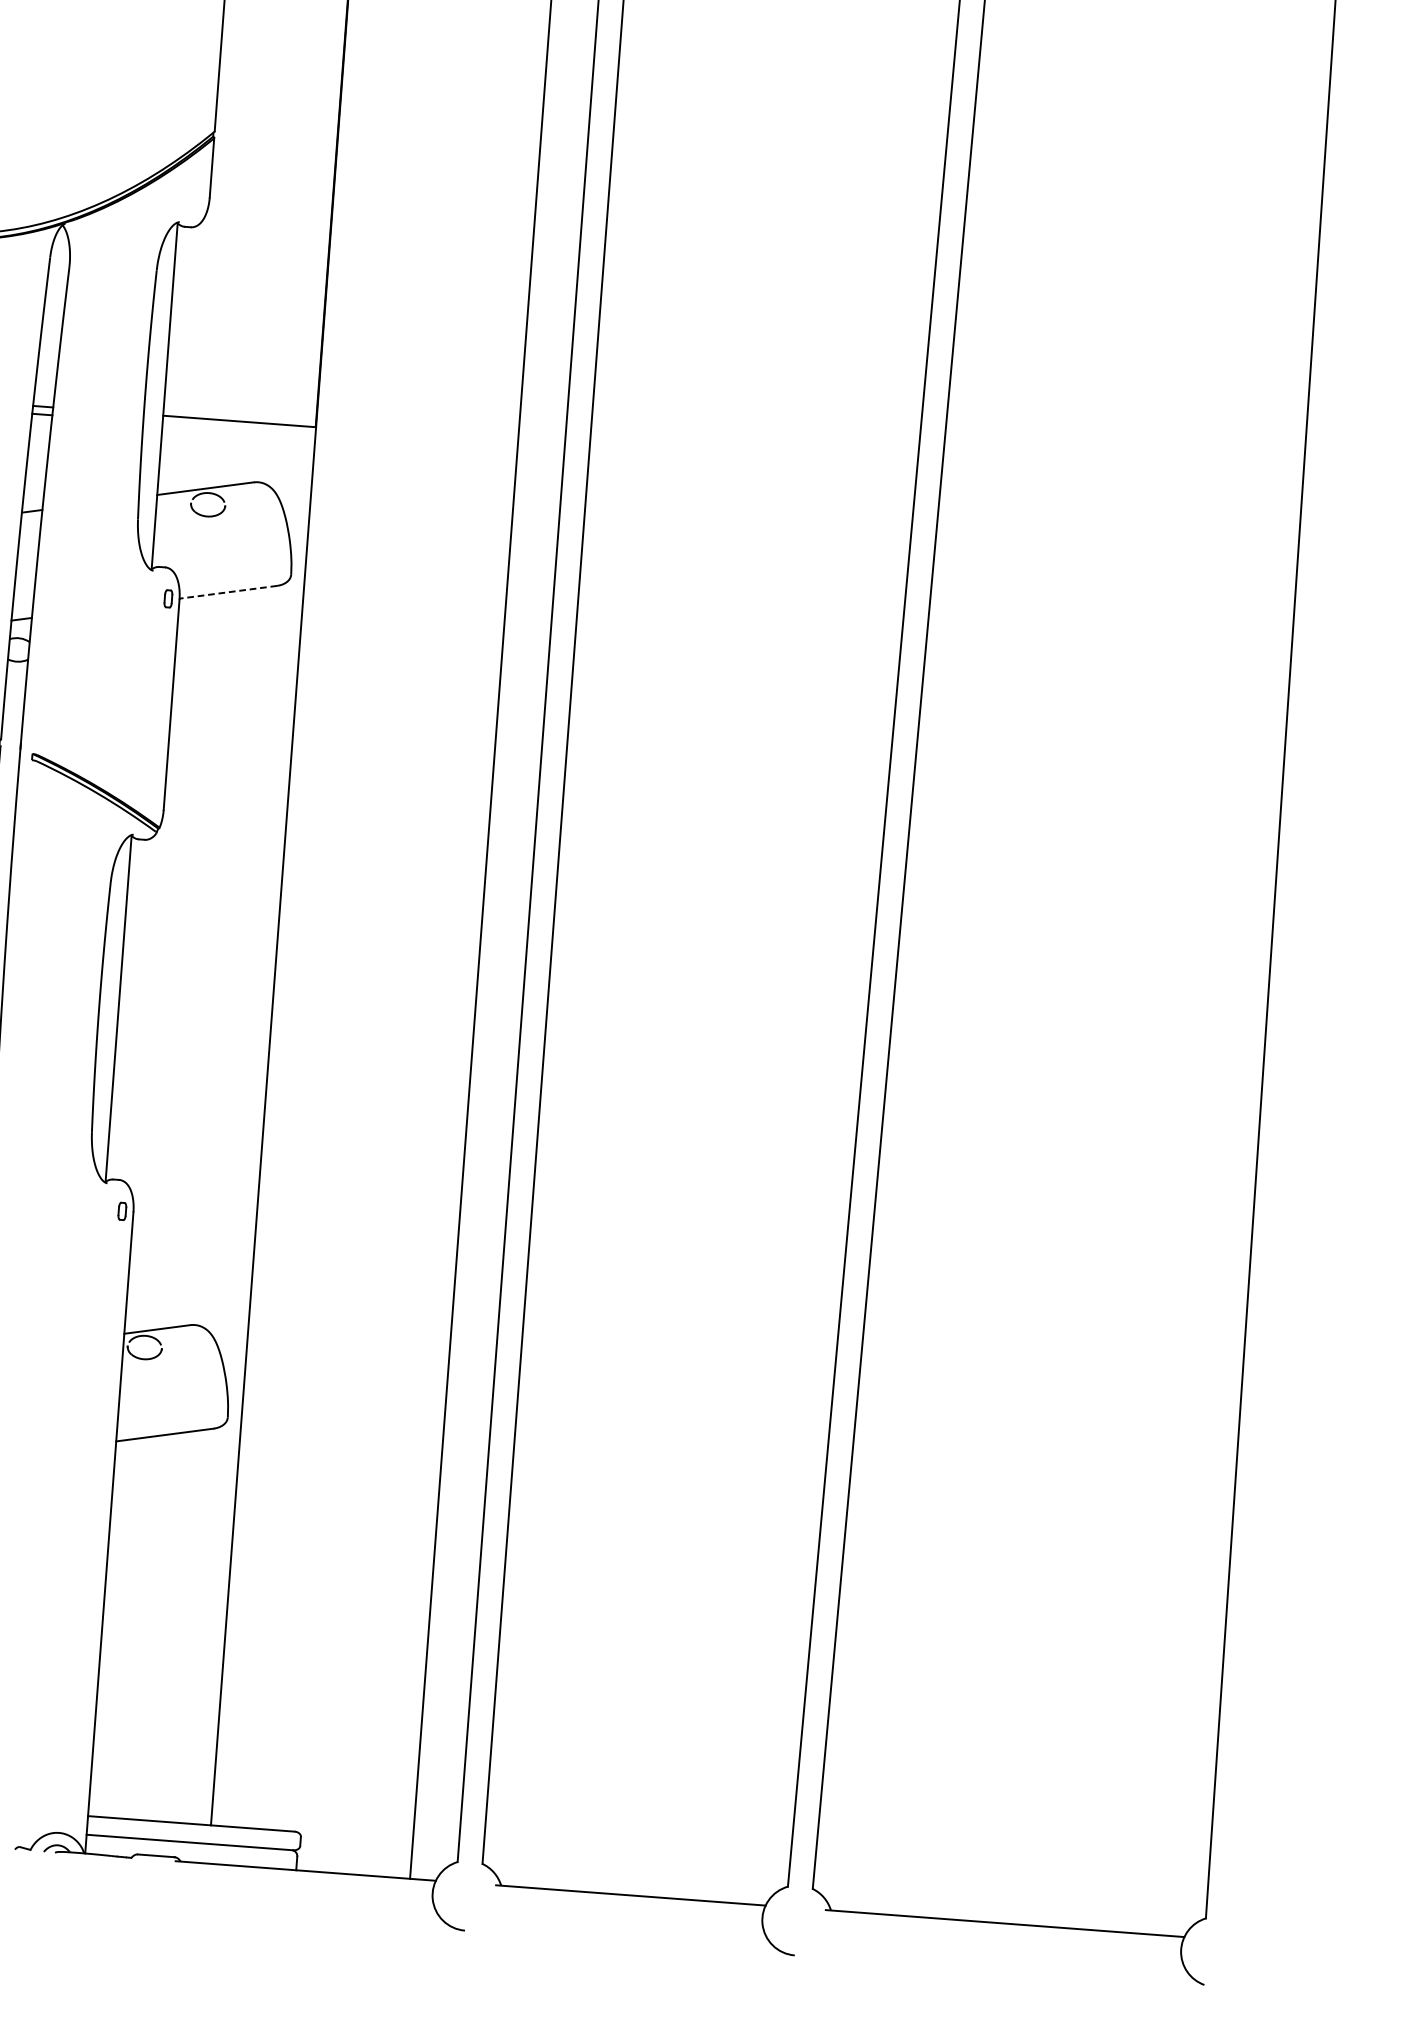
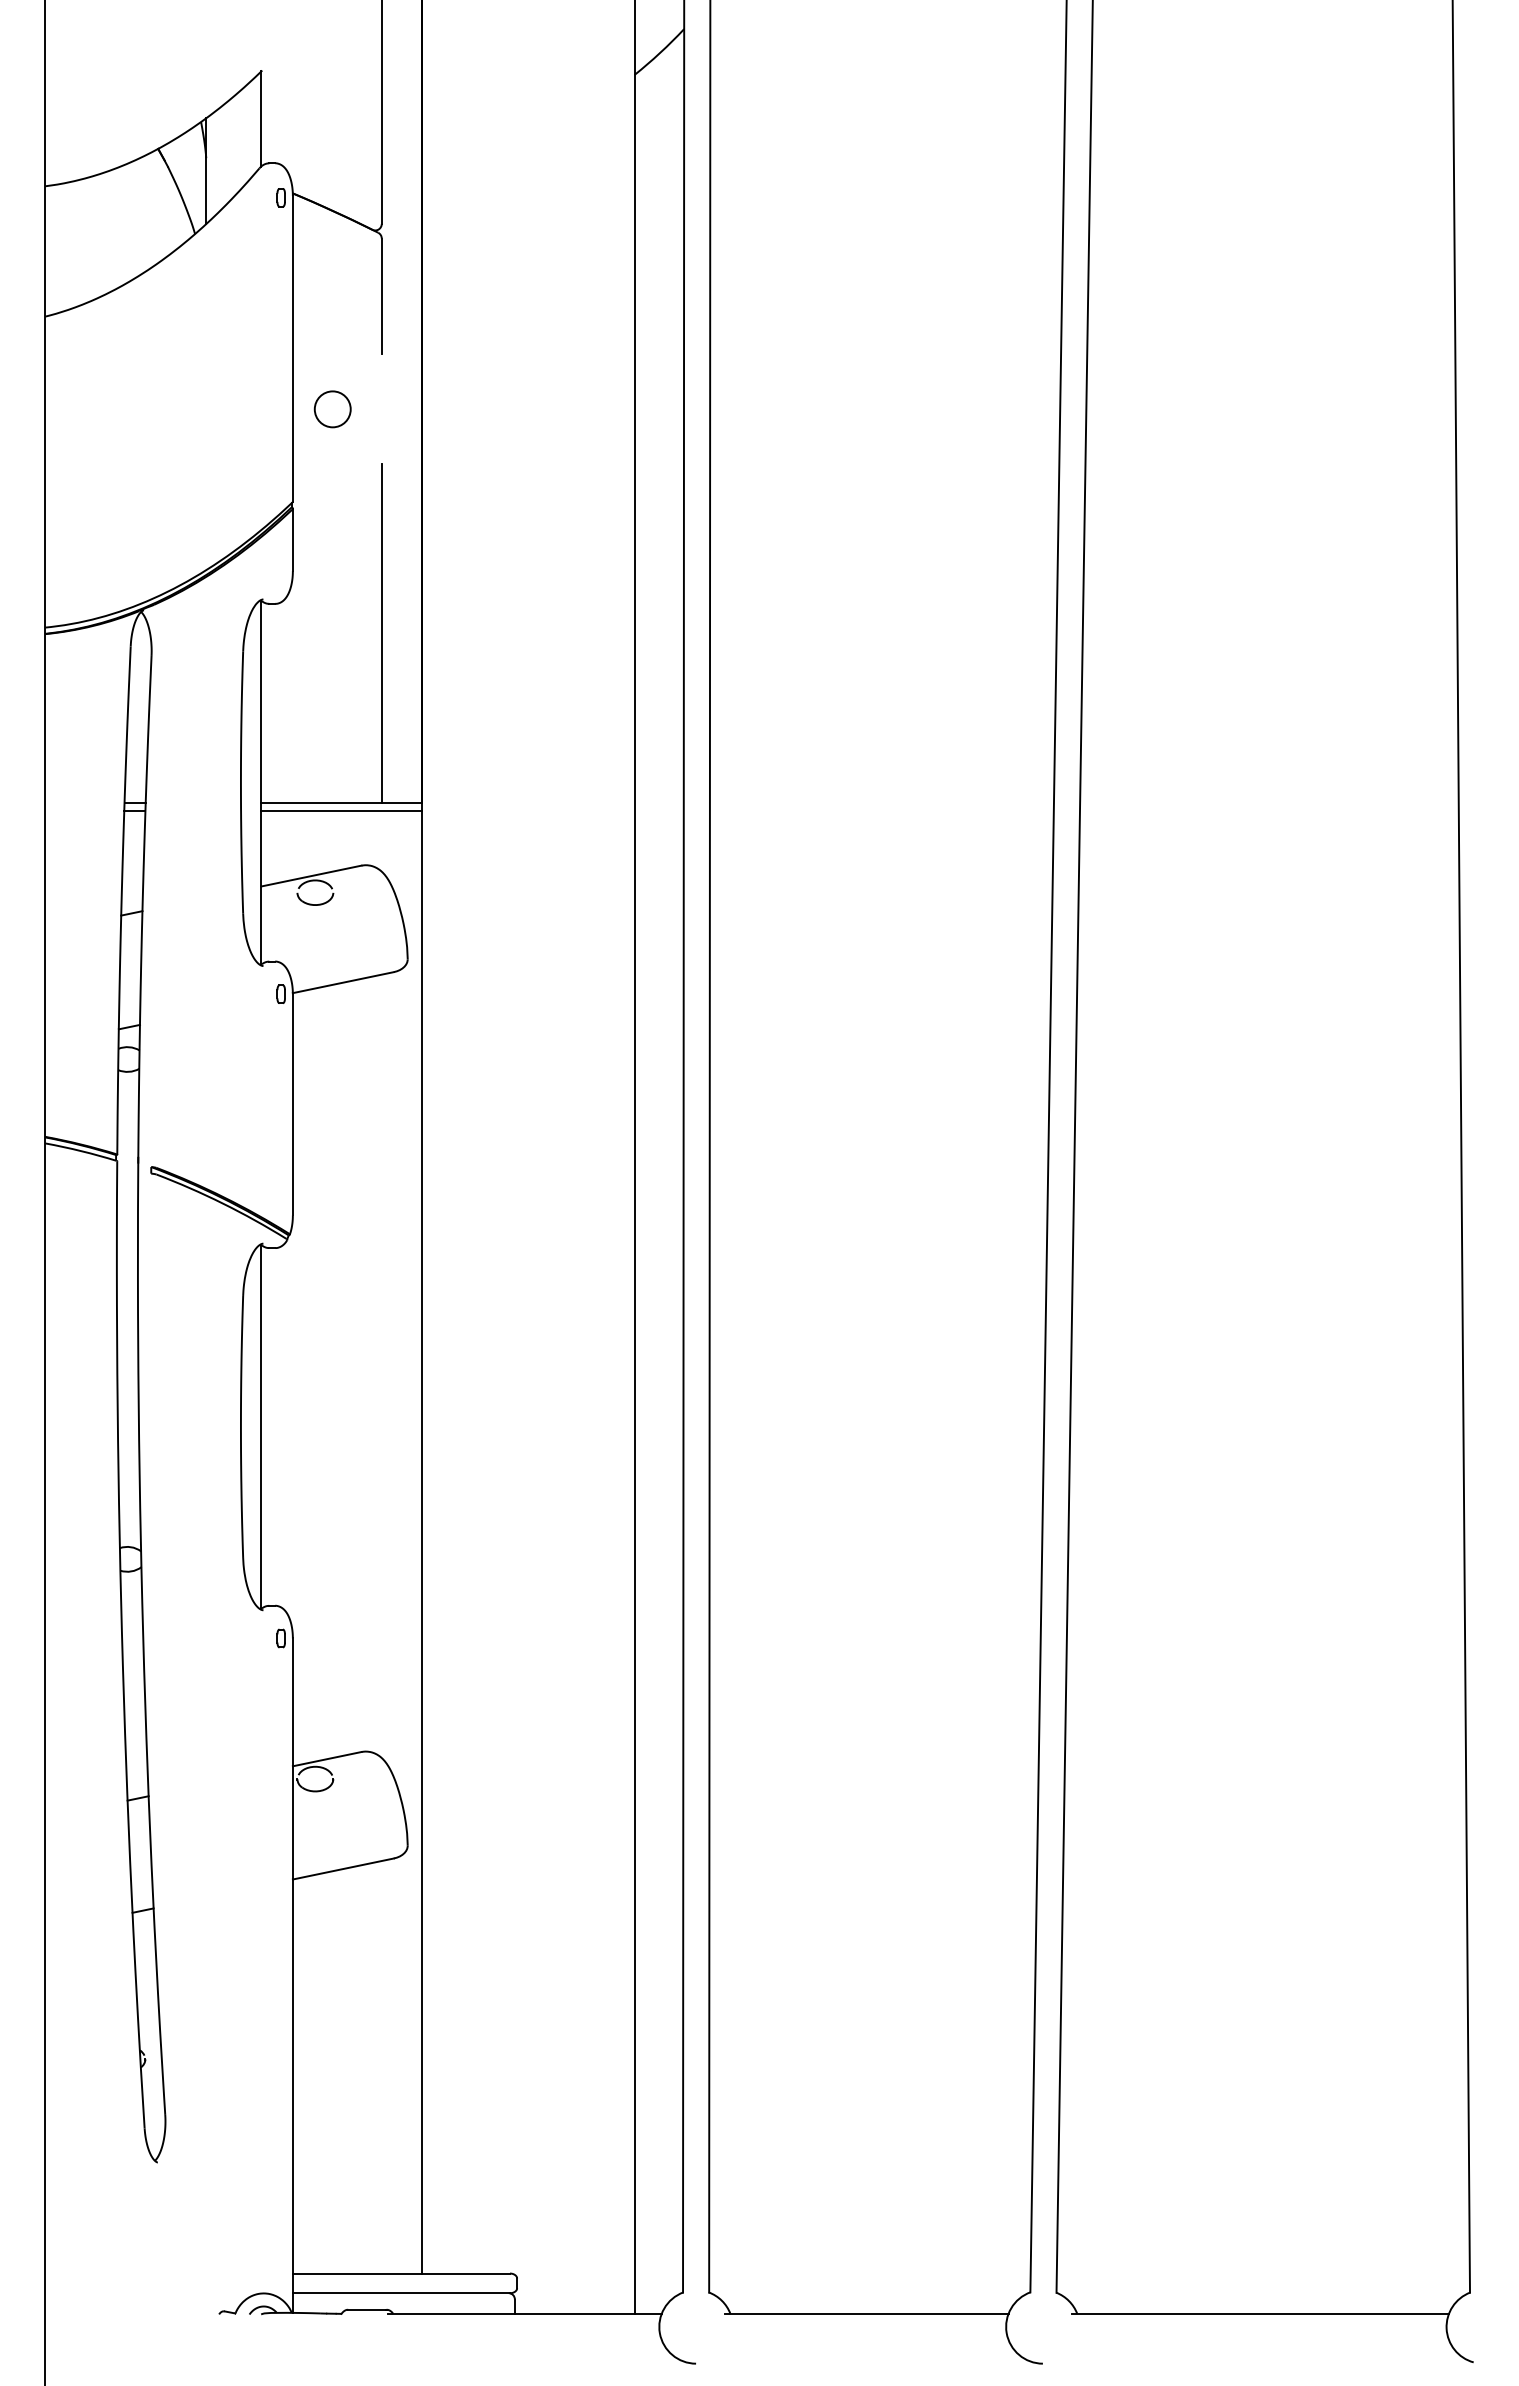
circle: (258, 46) -> (332, 409), added
line: (289, 263) -> (381, 633), added
line: (238, 429) -> (341, 811), added
line: (228, 592) -> (343, 982), dashed -> solid

